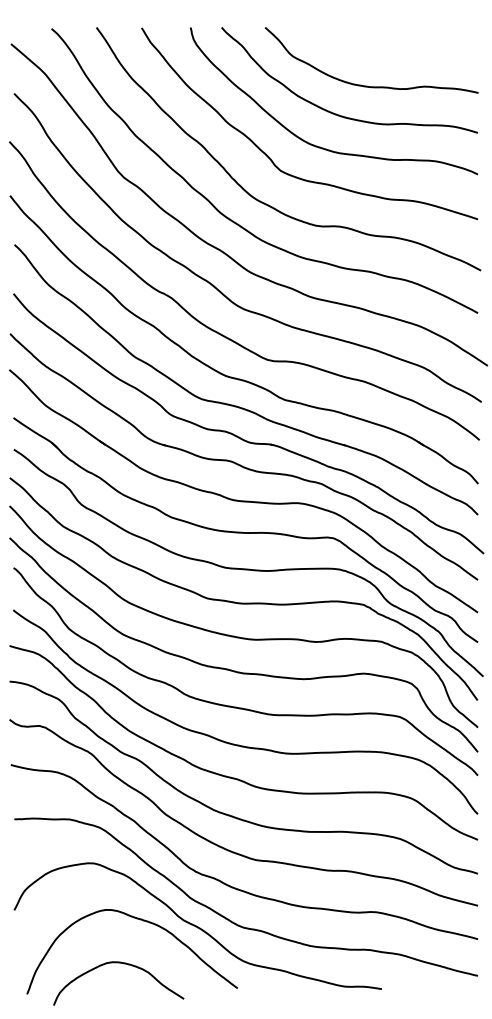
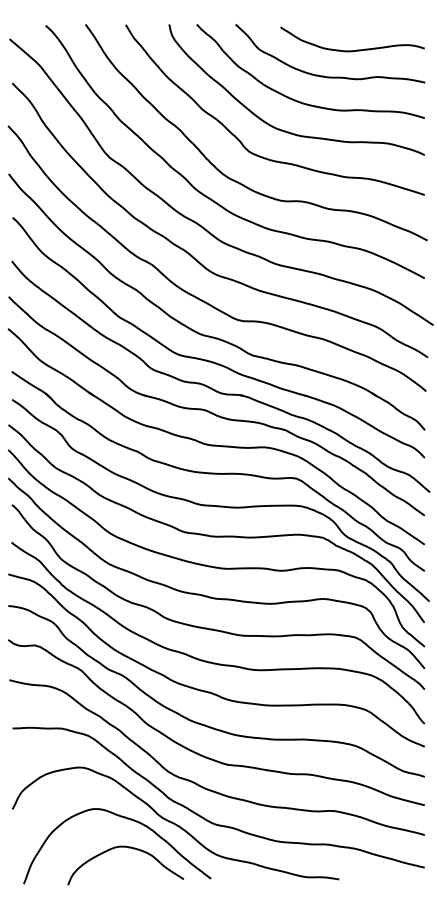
curve: (396, 56) -> (352, 50), added
curve: (123, 964) -> (130, 848), moved

